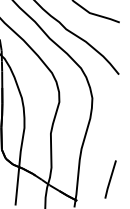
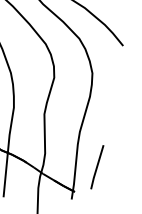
line: (110, 179) -> (97, 167), moved

